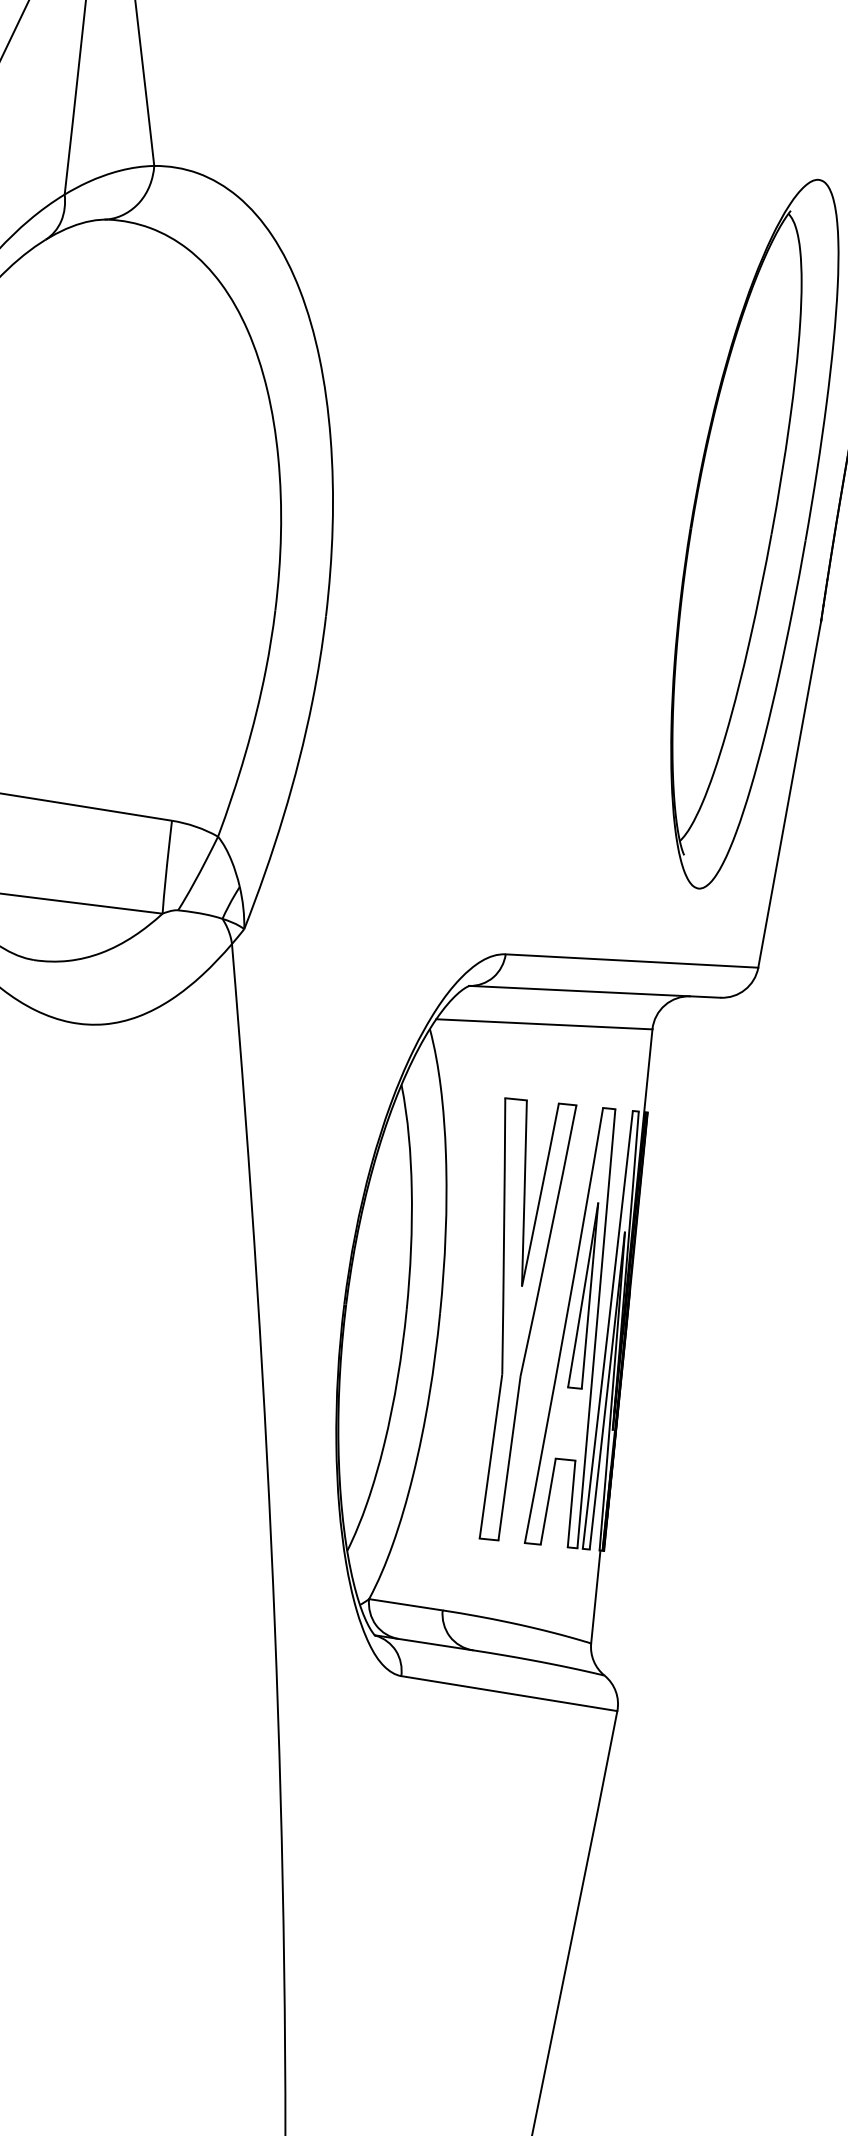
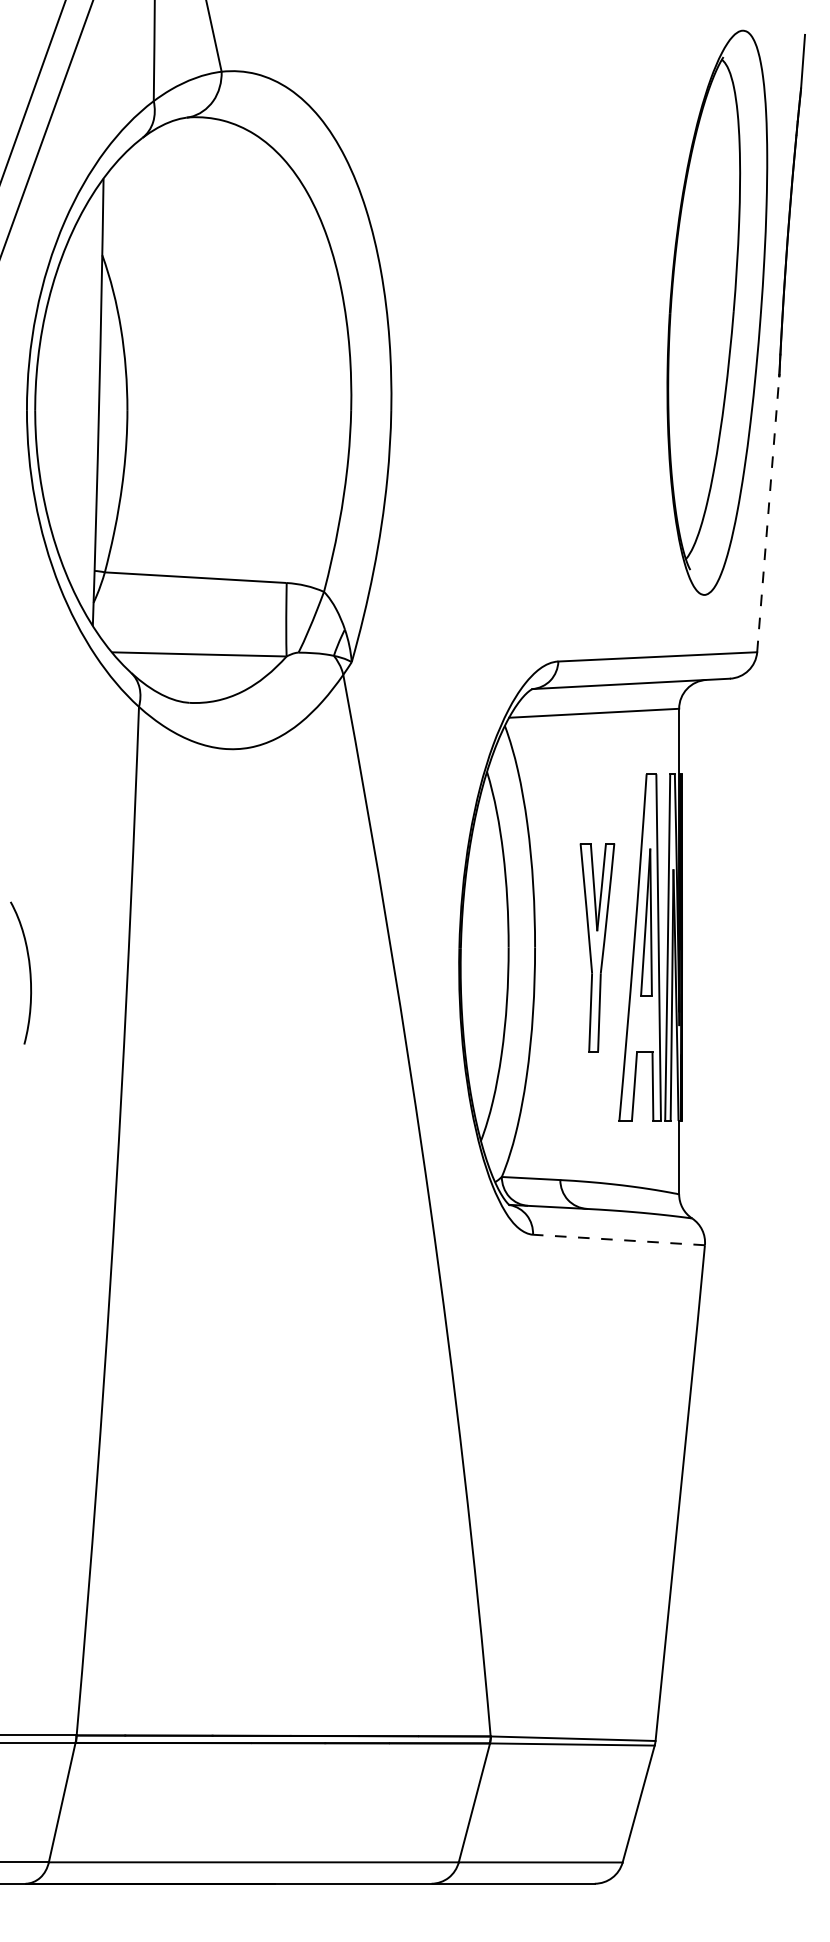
line: (790, 793) -> (768, 513), solid -> dashed
part: (519, 1320) -> (597, 947), size x0.6
line: (508, 1692) -> (618, 1239), solid -> dashed

